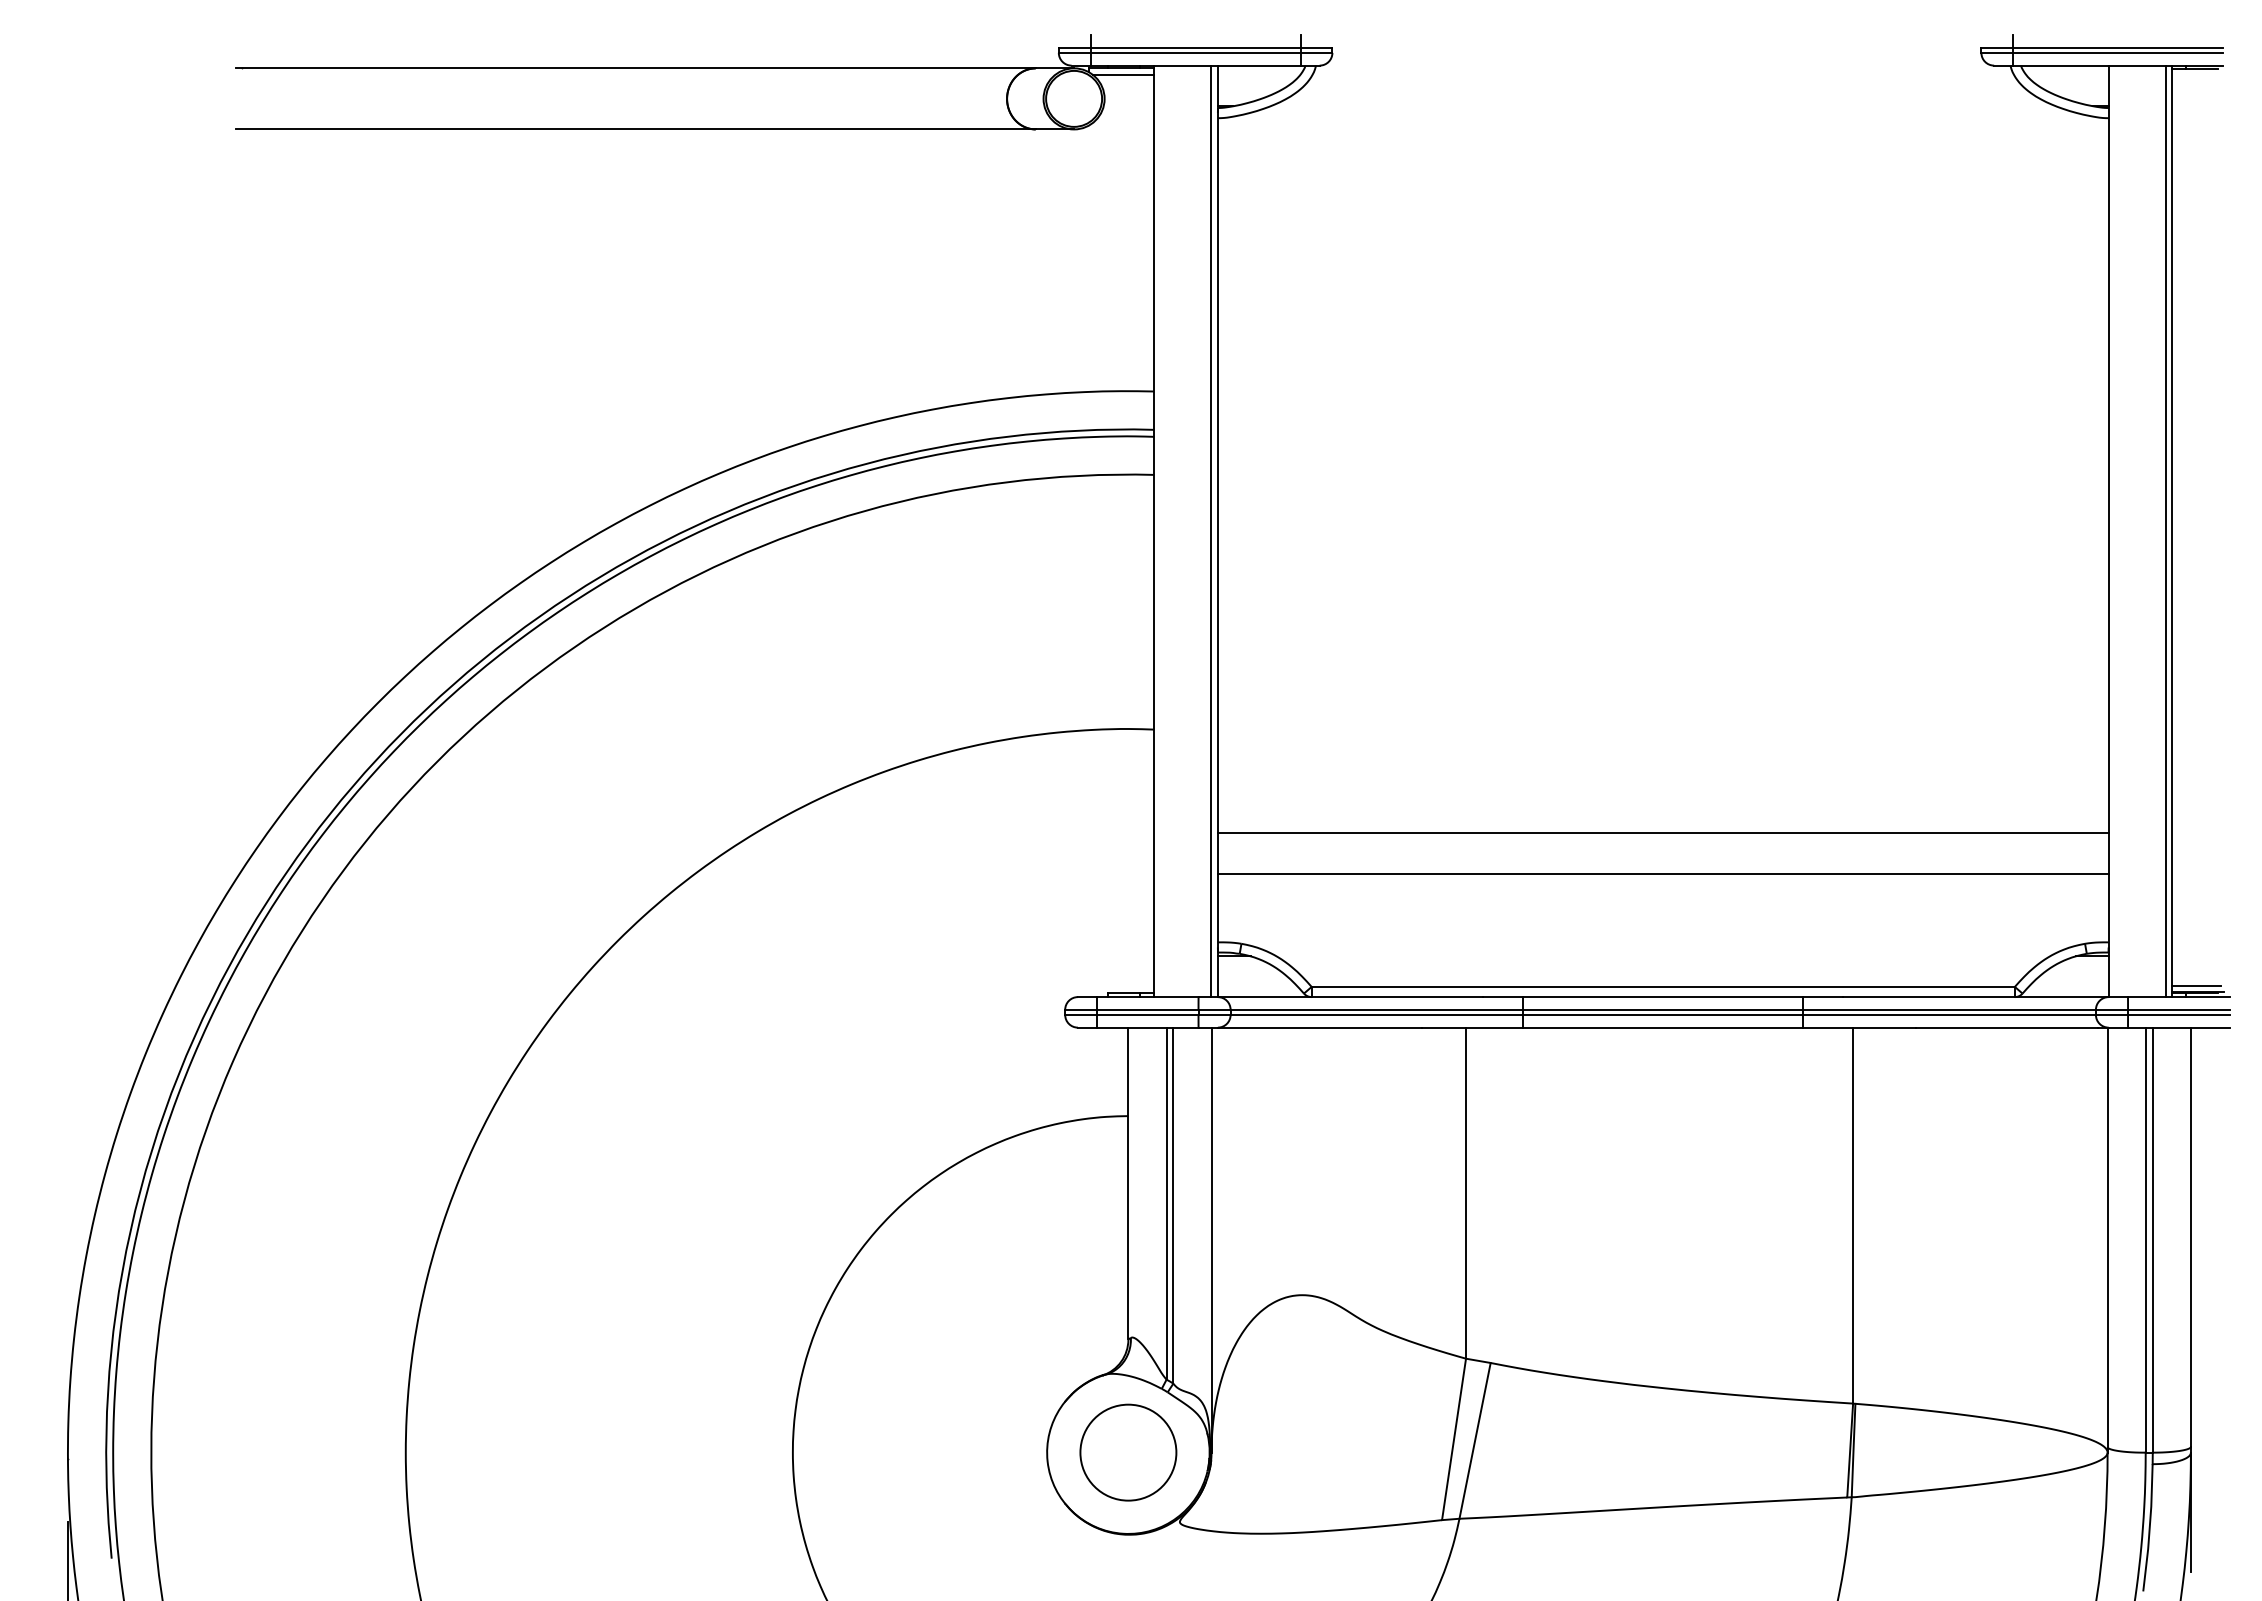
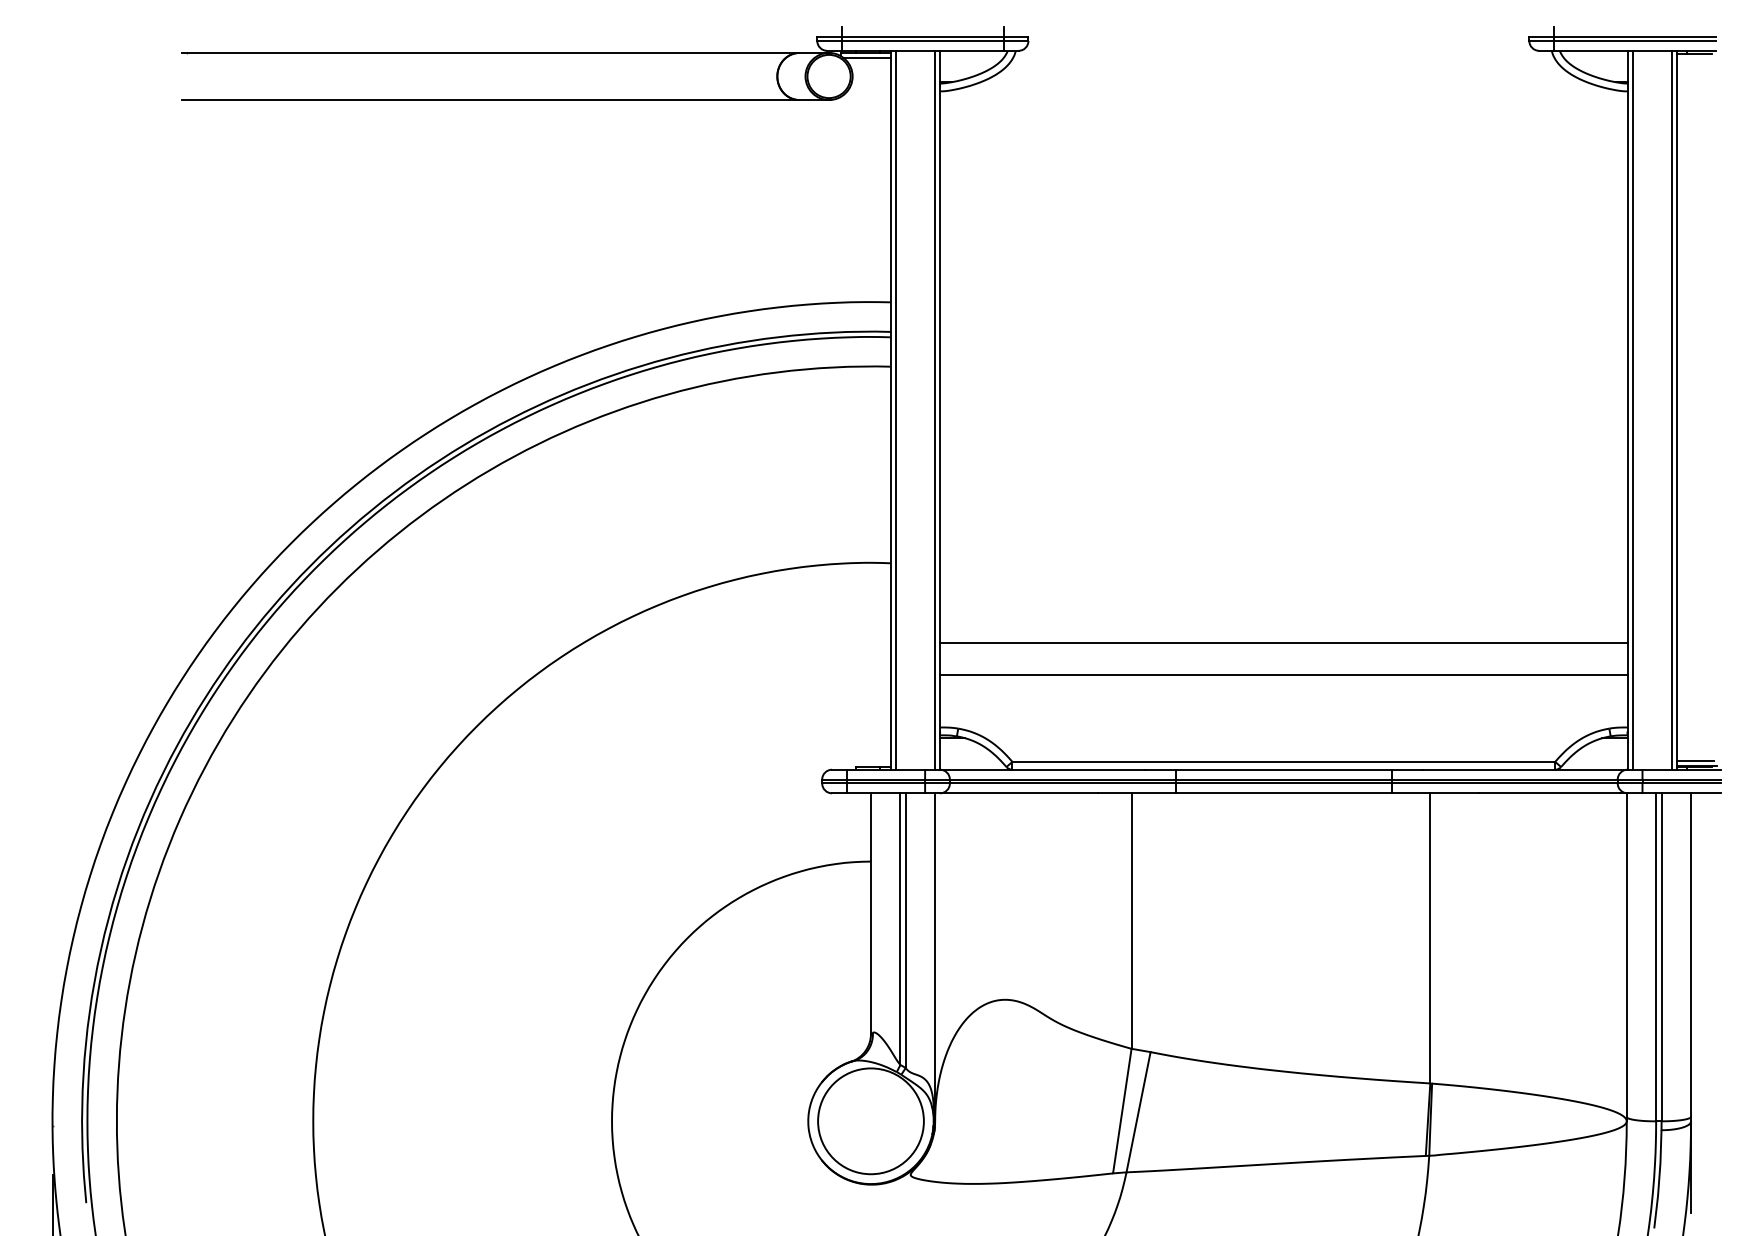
line: (1160, 531) -> (895, 410), added
line: (2115, 531) -> (1632, 410), added
circle: (1127, 1452) -> (870, 1121), size x1.43

